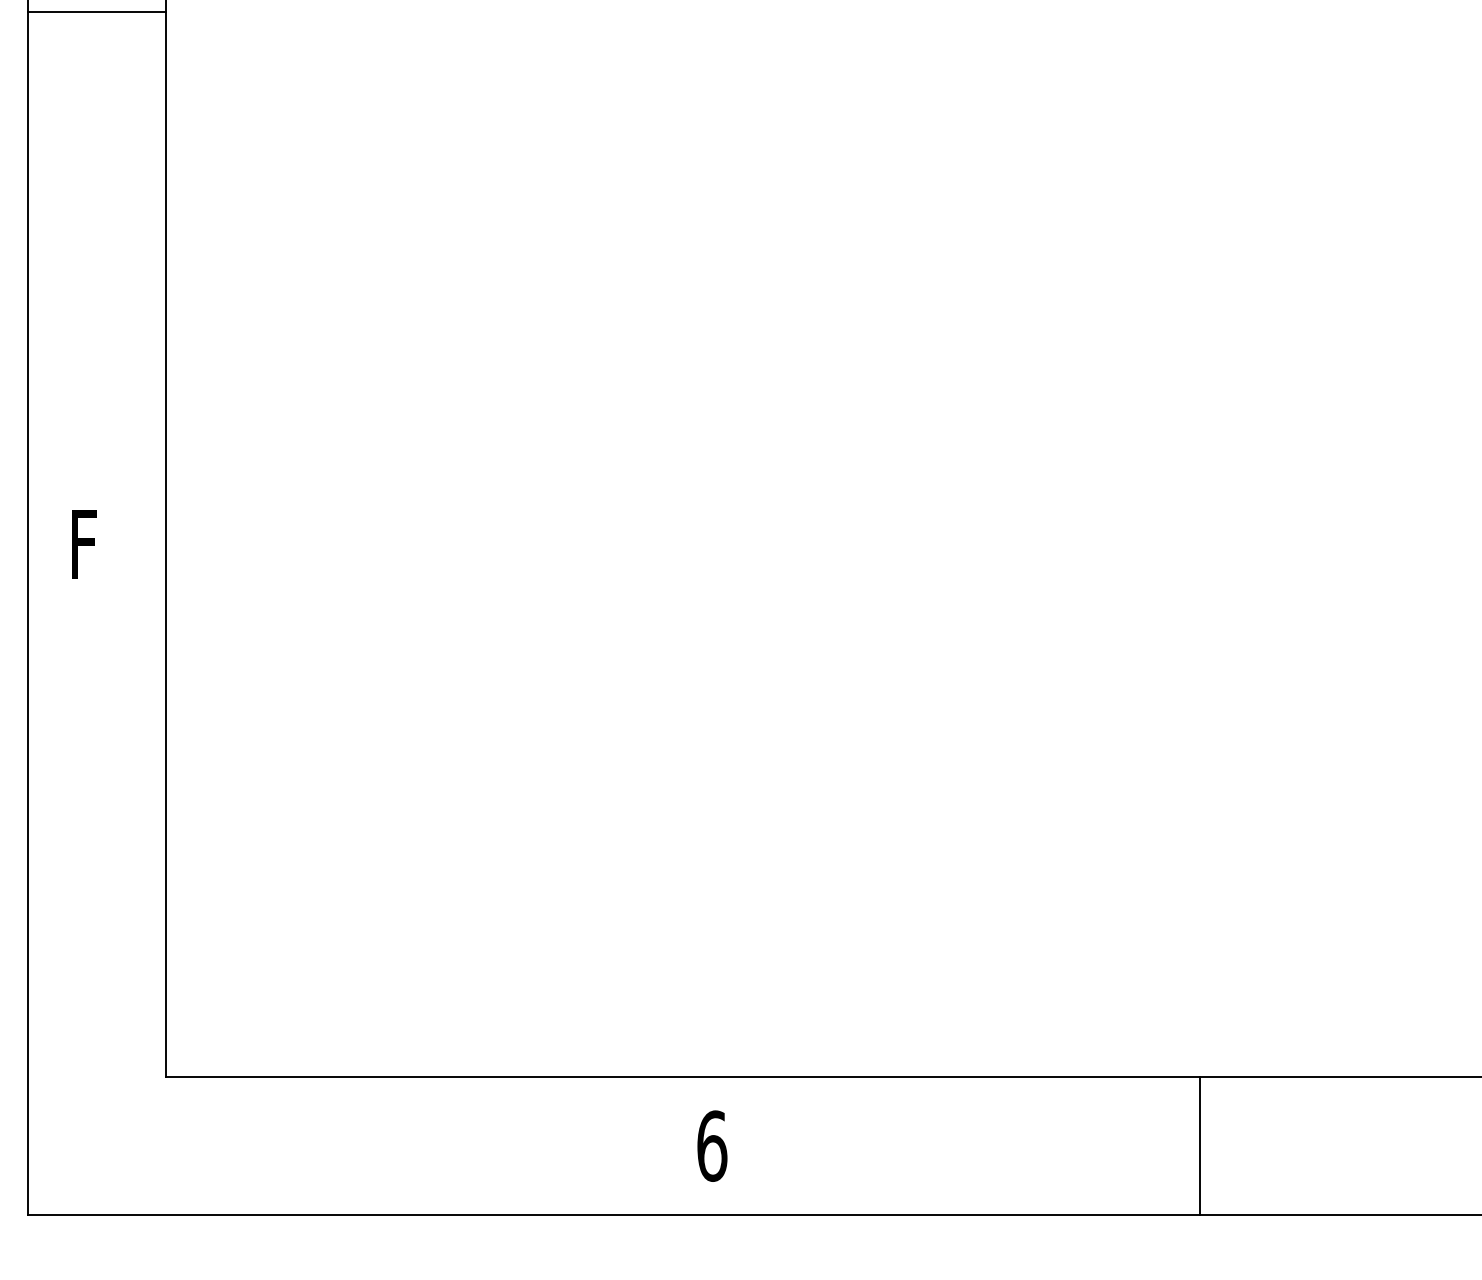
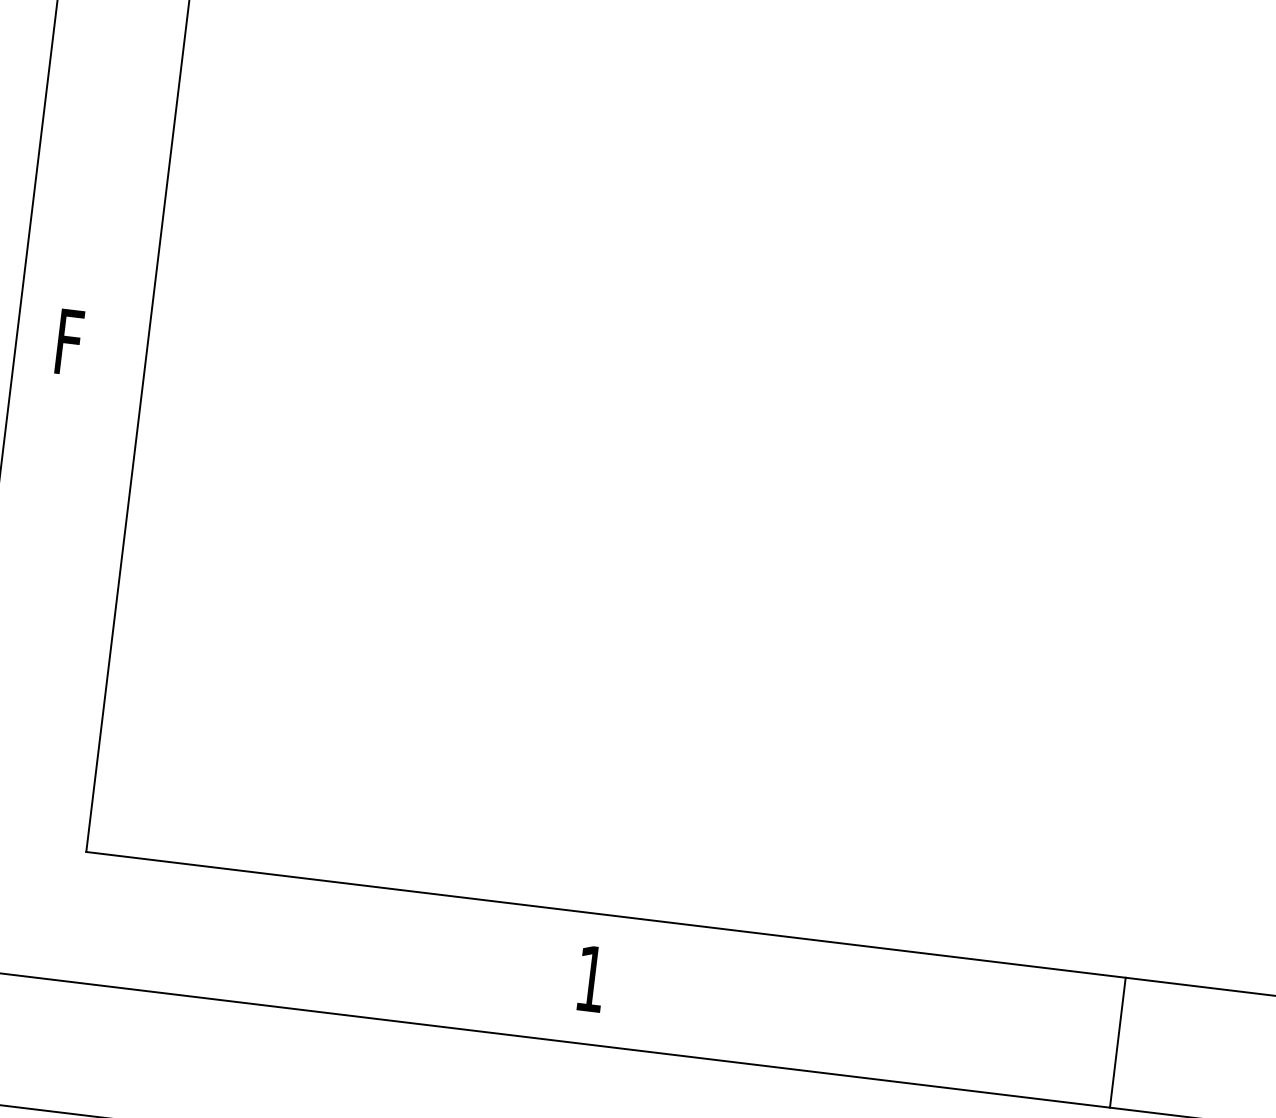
text: (712, 1145) -> (591, 978), 6 -> 1
line: (1199, 1146) -> (1117, 1042), moved

